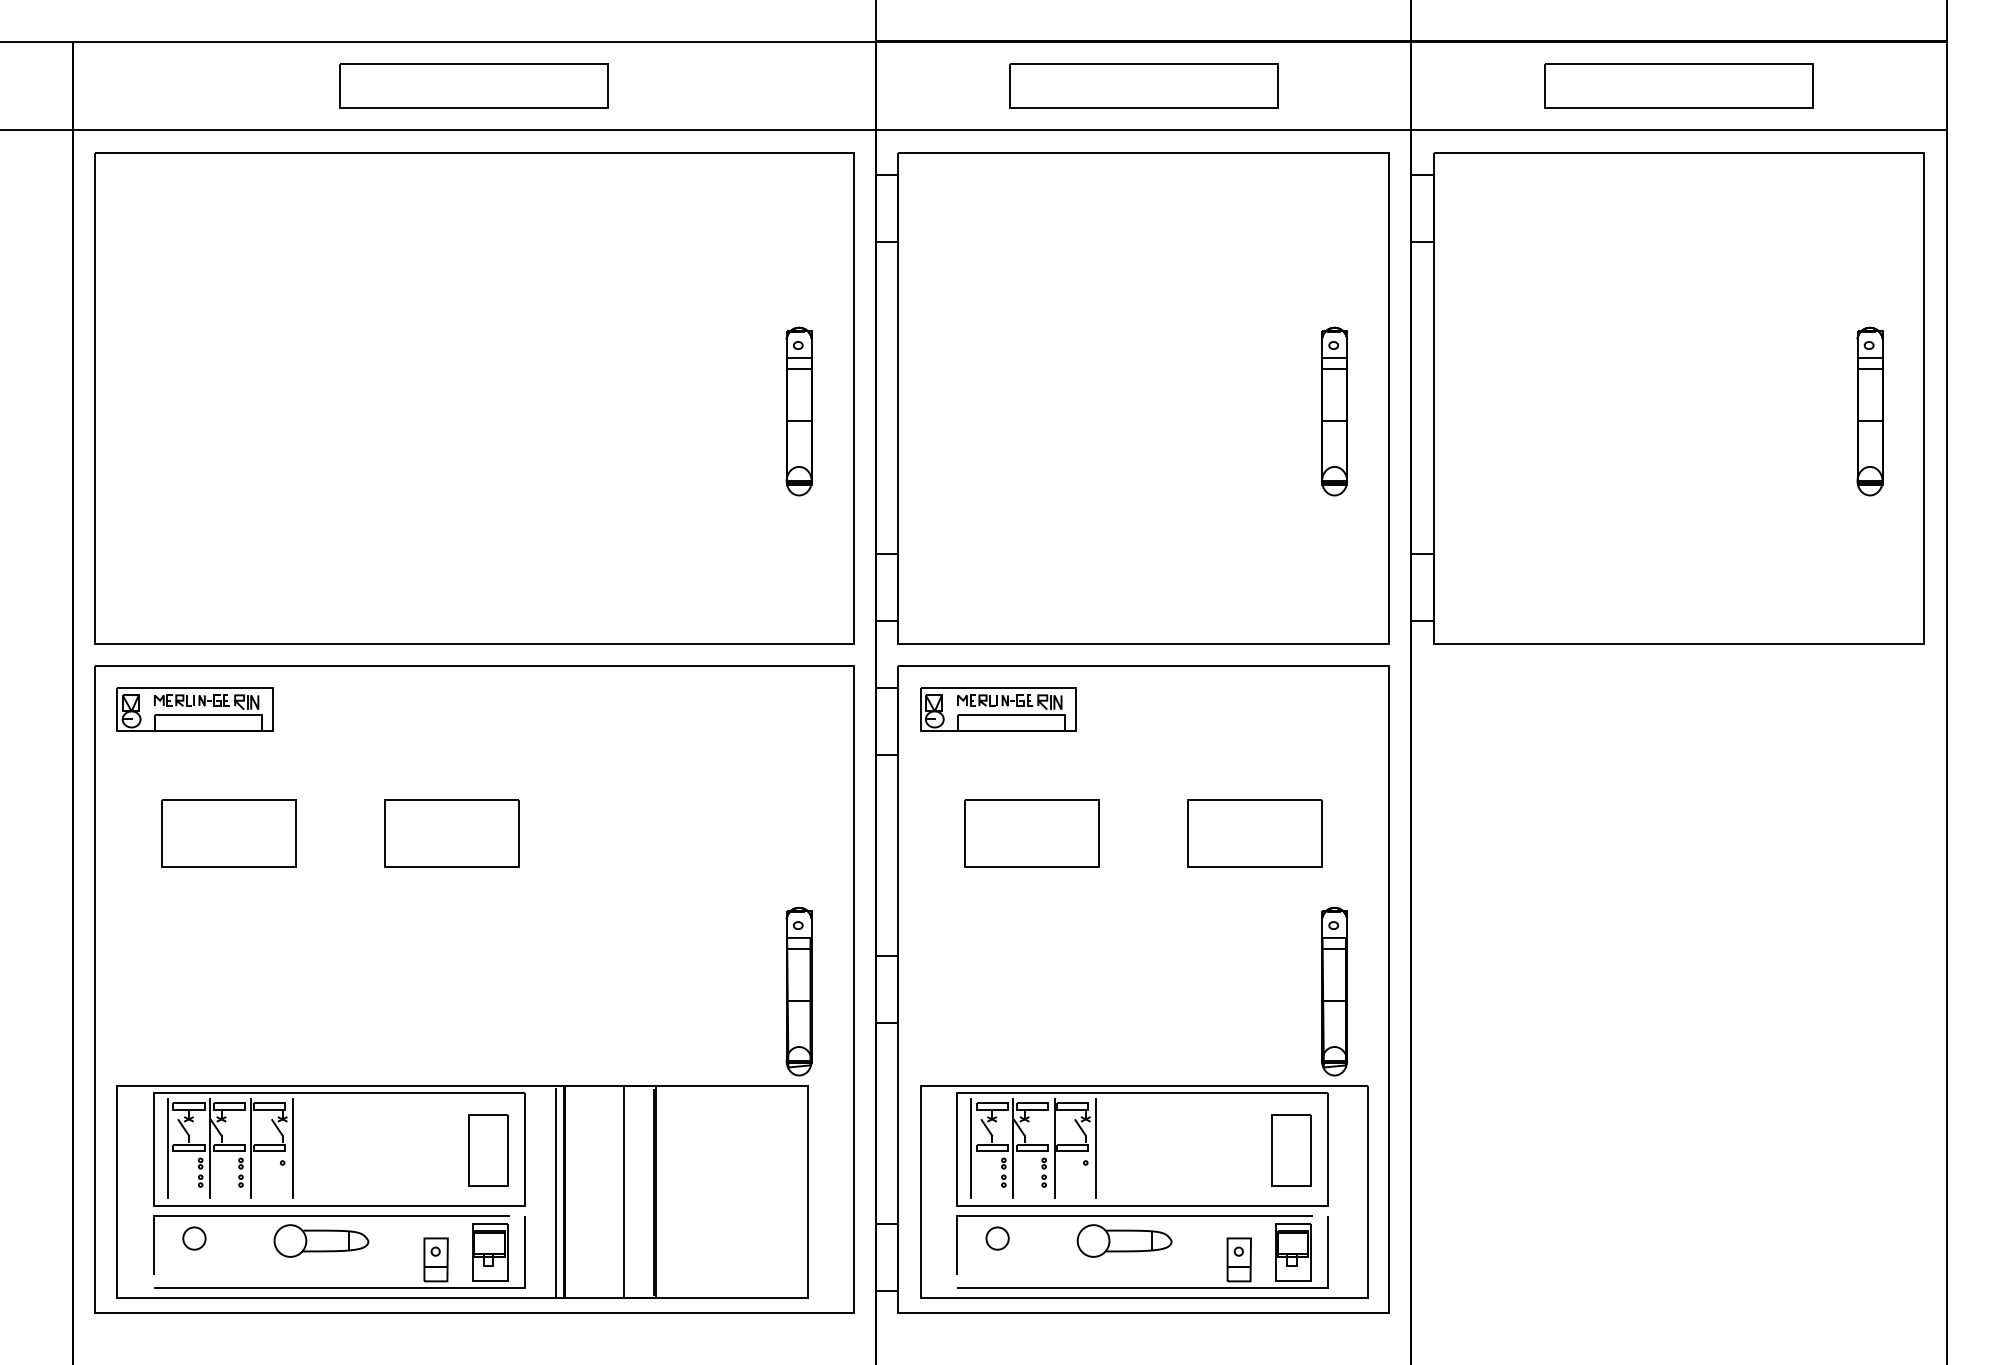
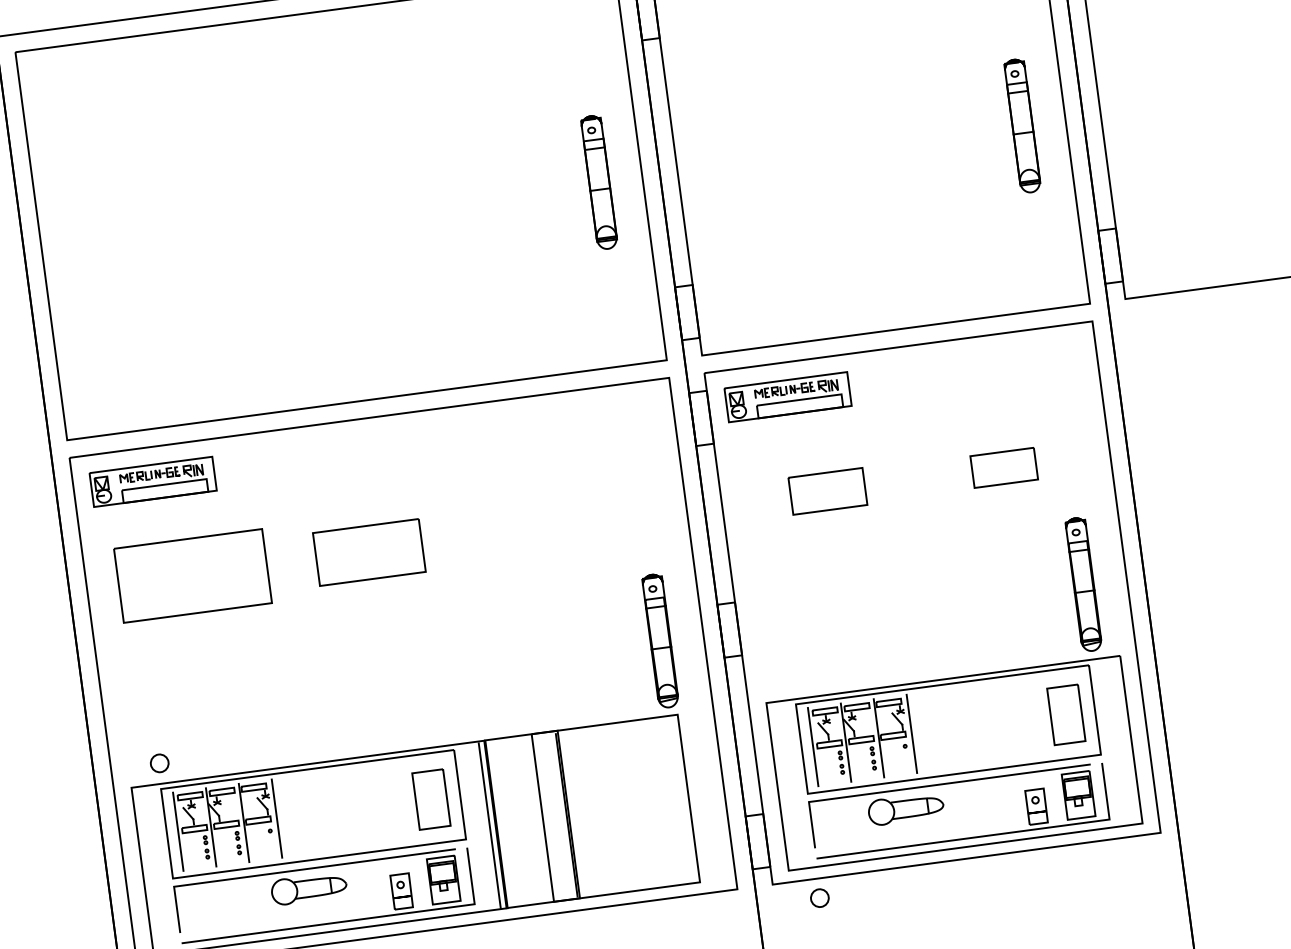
part: (228, 833) -> (192, 576), size x1.4
part: (1031, 833) -> (827, 491), size x0.7
part: (1254, 833) -> (1003, 468), size x0.6
circle: (194, 1238) -> (159, 763), moved
circle: (997, 1238) -> (819, 898), moved
part: (1124, 1240) -> (905, 808), moved

